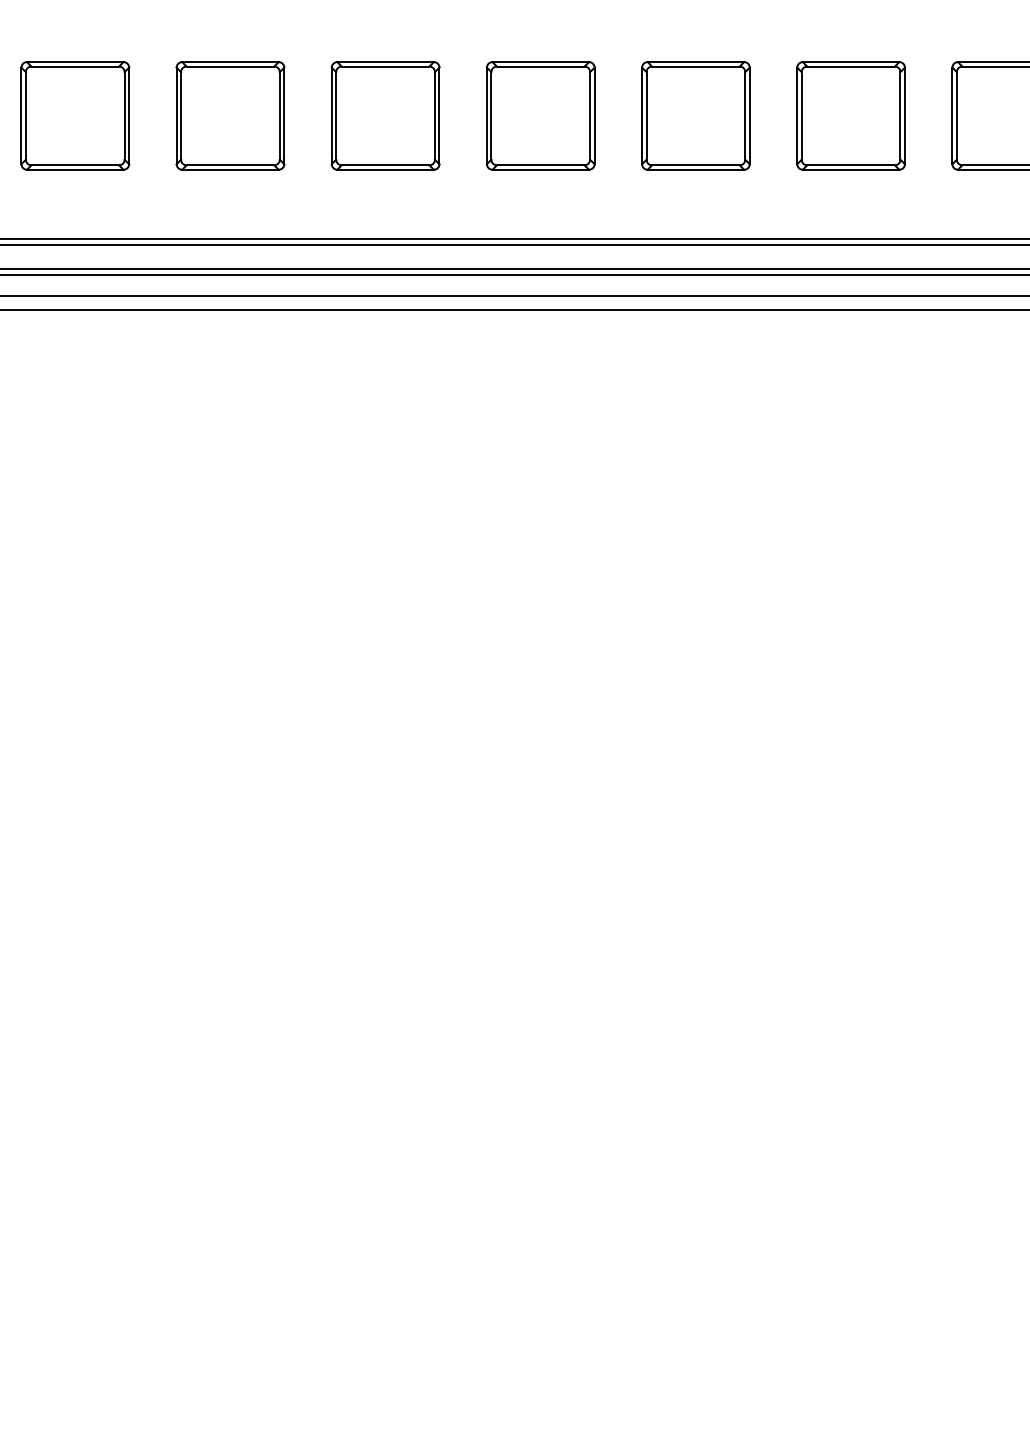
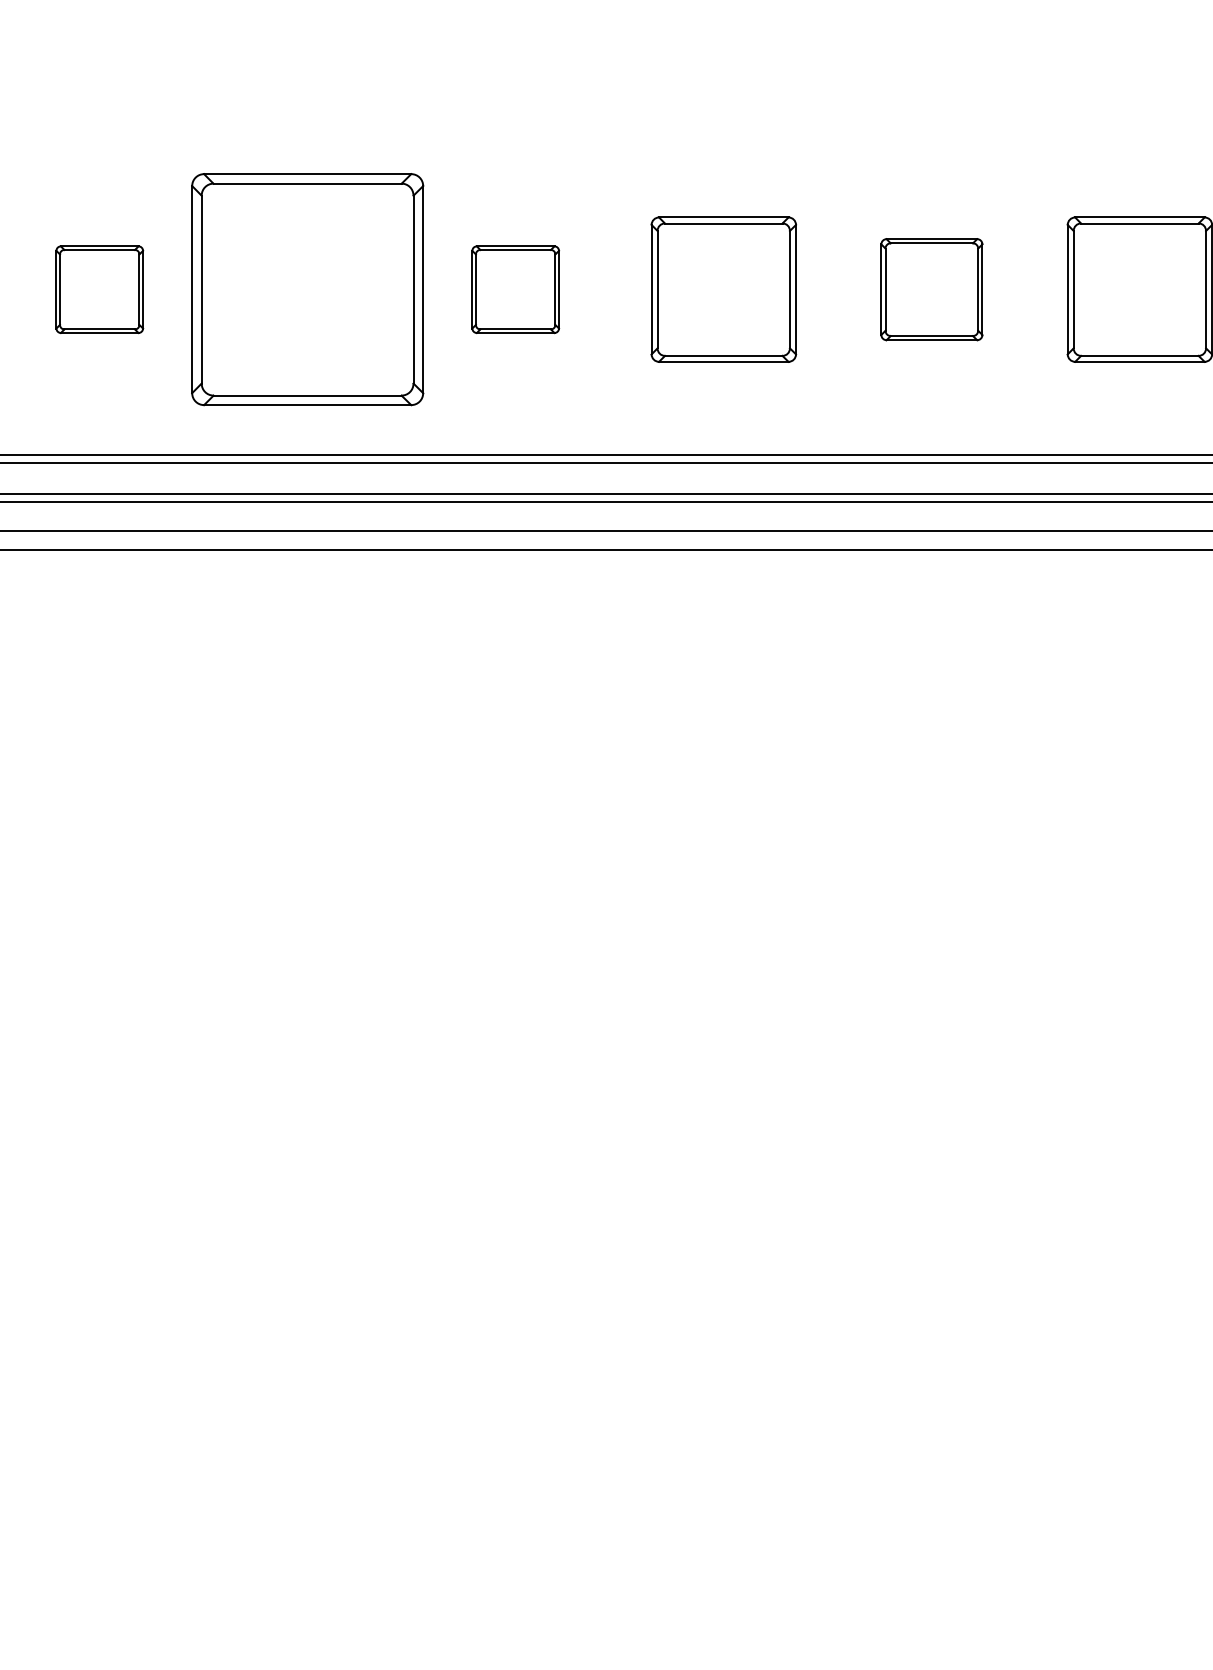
part: (75, 115) -> (99, 289), size x0.6
part: (230, 115) -> (307, 289), size x1.6
part: (385, 115) -> (515, 289), size x0.6
part: (695, 115) -> (931, 289), size x0.7

